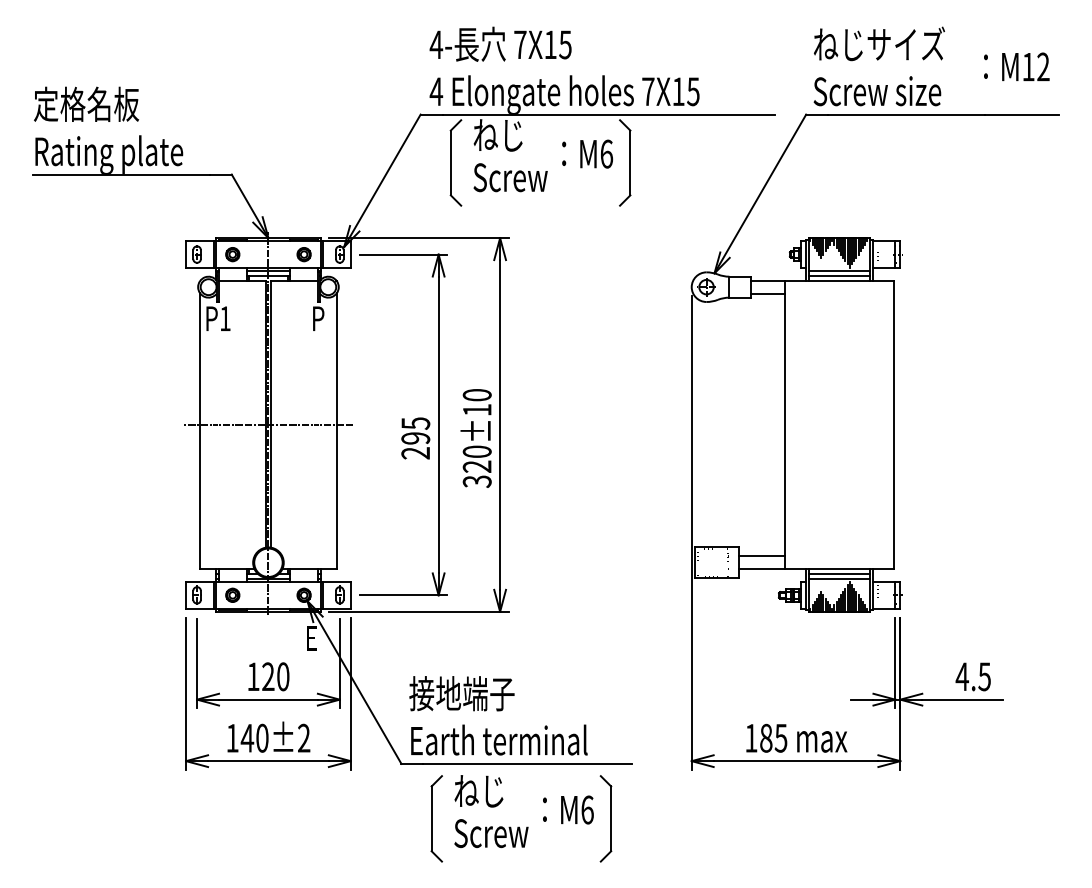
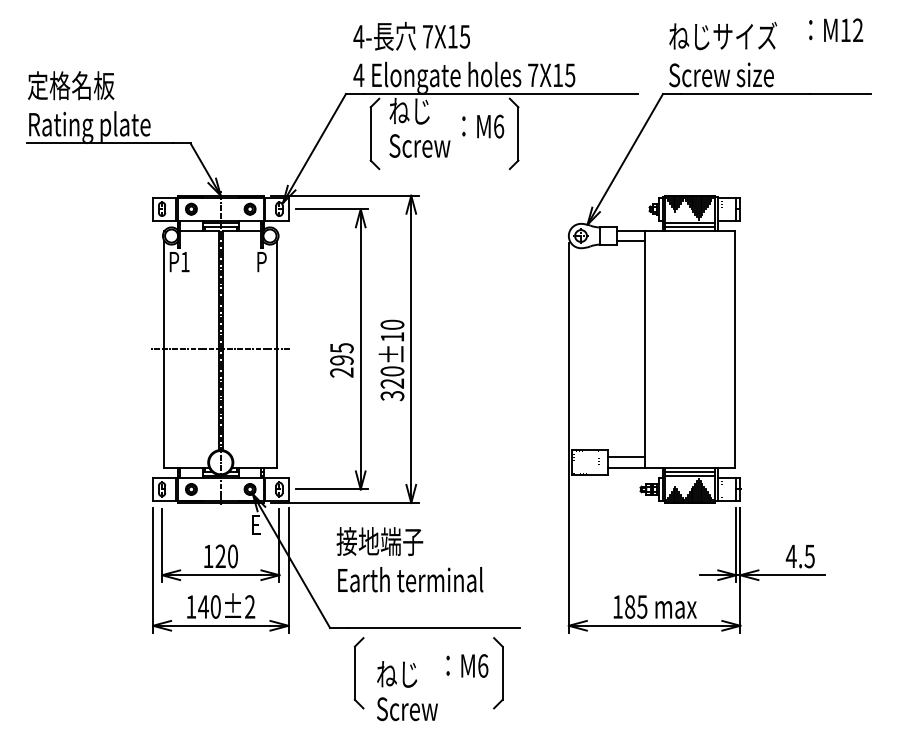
text: (1016, 66) -> (835, 29), moved
text: (498, 715) -> (409, 559), moved
text: (491, 811) -> (407, 691), moved

